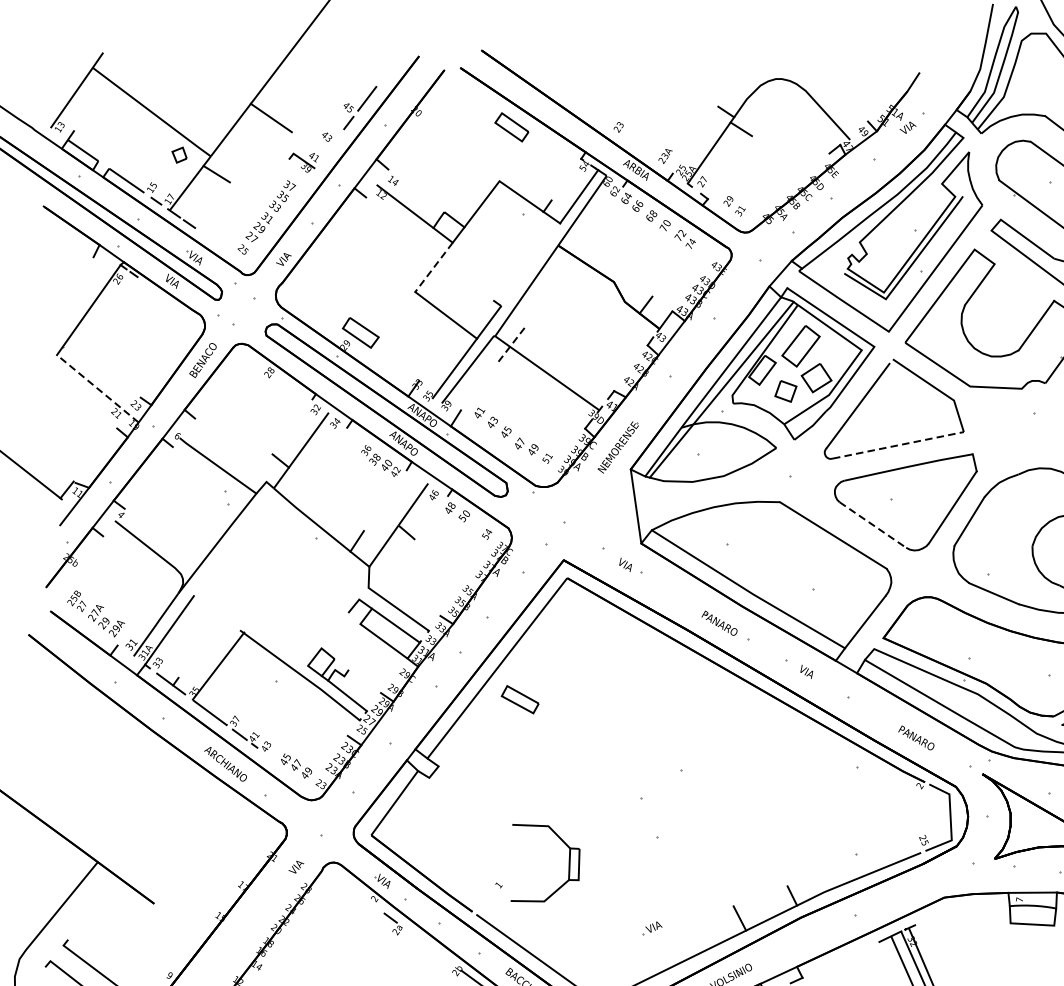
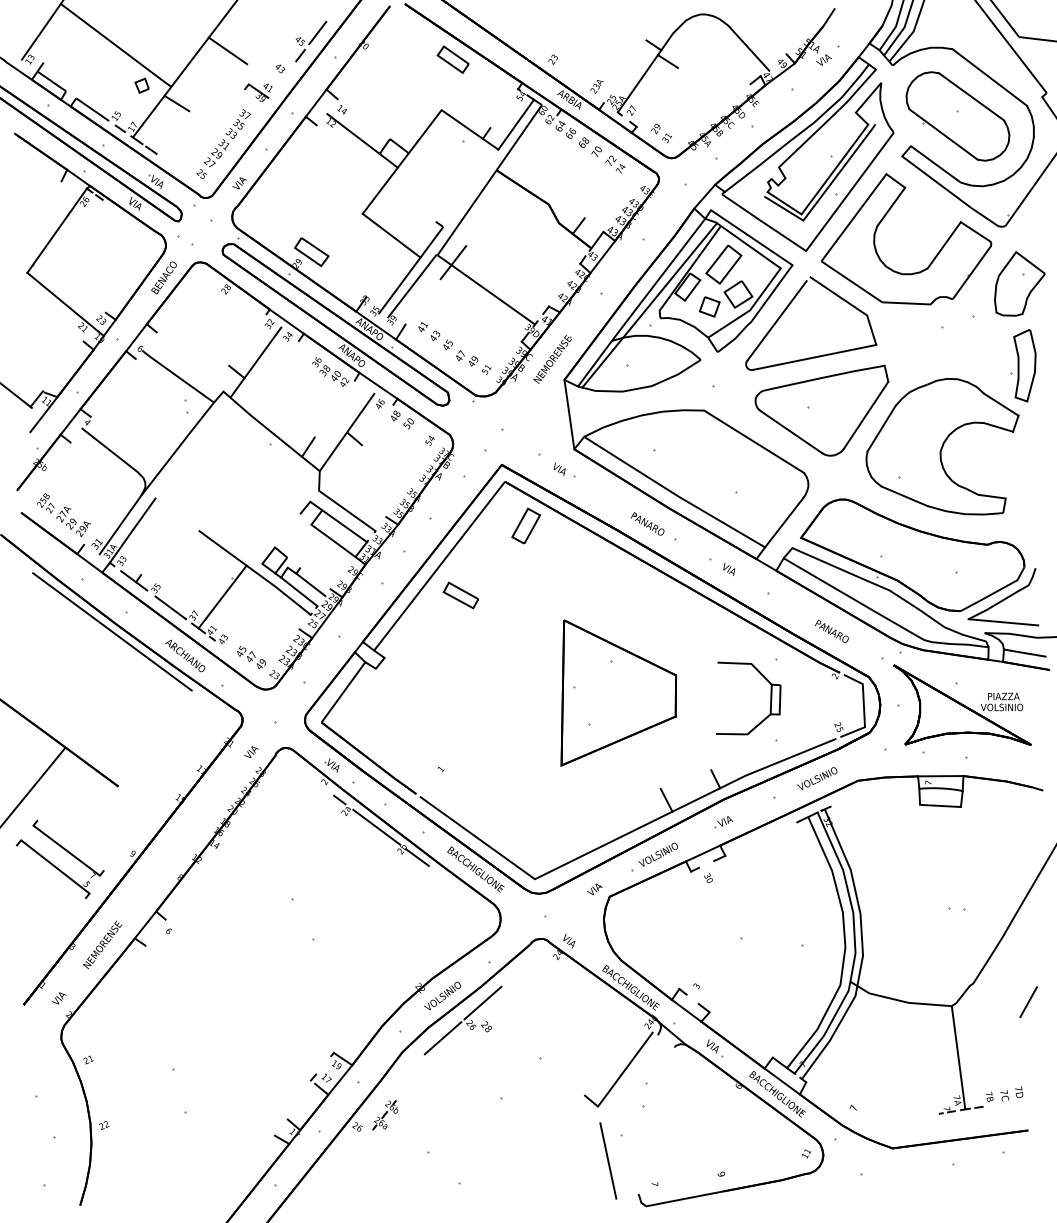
line: (434, 267) -> (380, 190), dashed -> solid
line: (512, 343) -> (453, 262), dashed -> solid
line: (97, 388) -> (65, 304), dashed -> solid
line: (898, 445) -> (815, 357), dashed -> solid
line: (873, 524) -> (791, 431), dashed -> solid
part: (589, 624) -> (525, 525), added
line: (218, 665) -> (222, 596), moved
line: (359, 687) -> (310, 584), added
line: (147, 738) -> (112, 631), added
part: (688, 803) -> (618, 692), added
part: (568, 863) -> (770, 698), moved
part: (901, 895) -> (817, 778), added
part: (652, 928) -> (723, 822), moved
line: (429, 946) -> (376, 826), added

